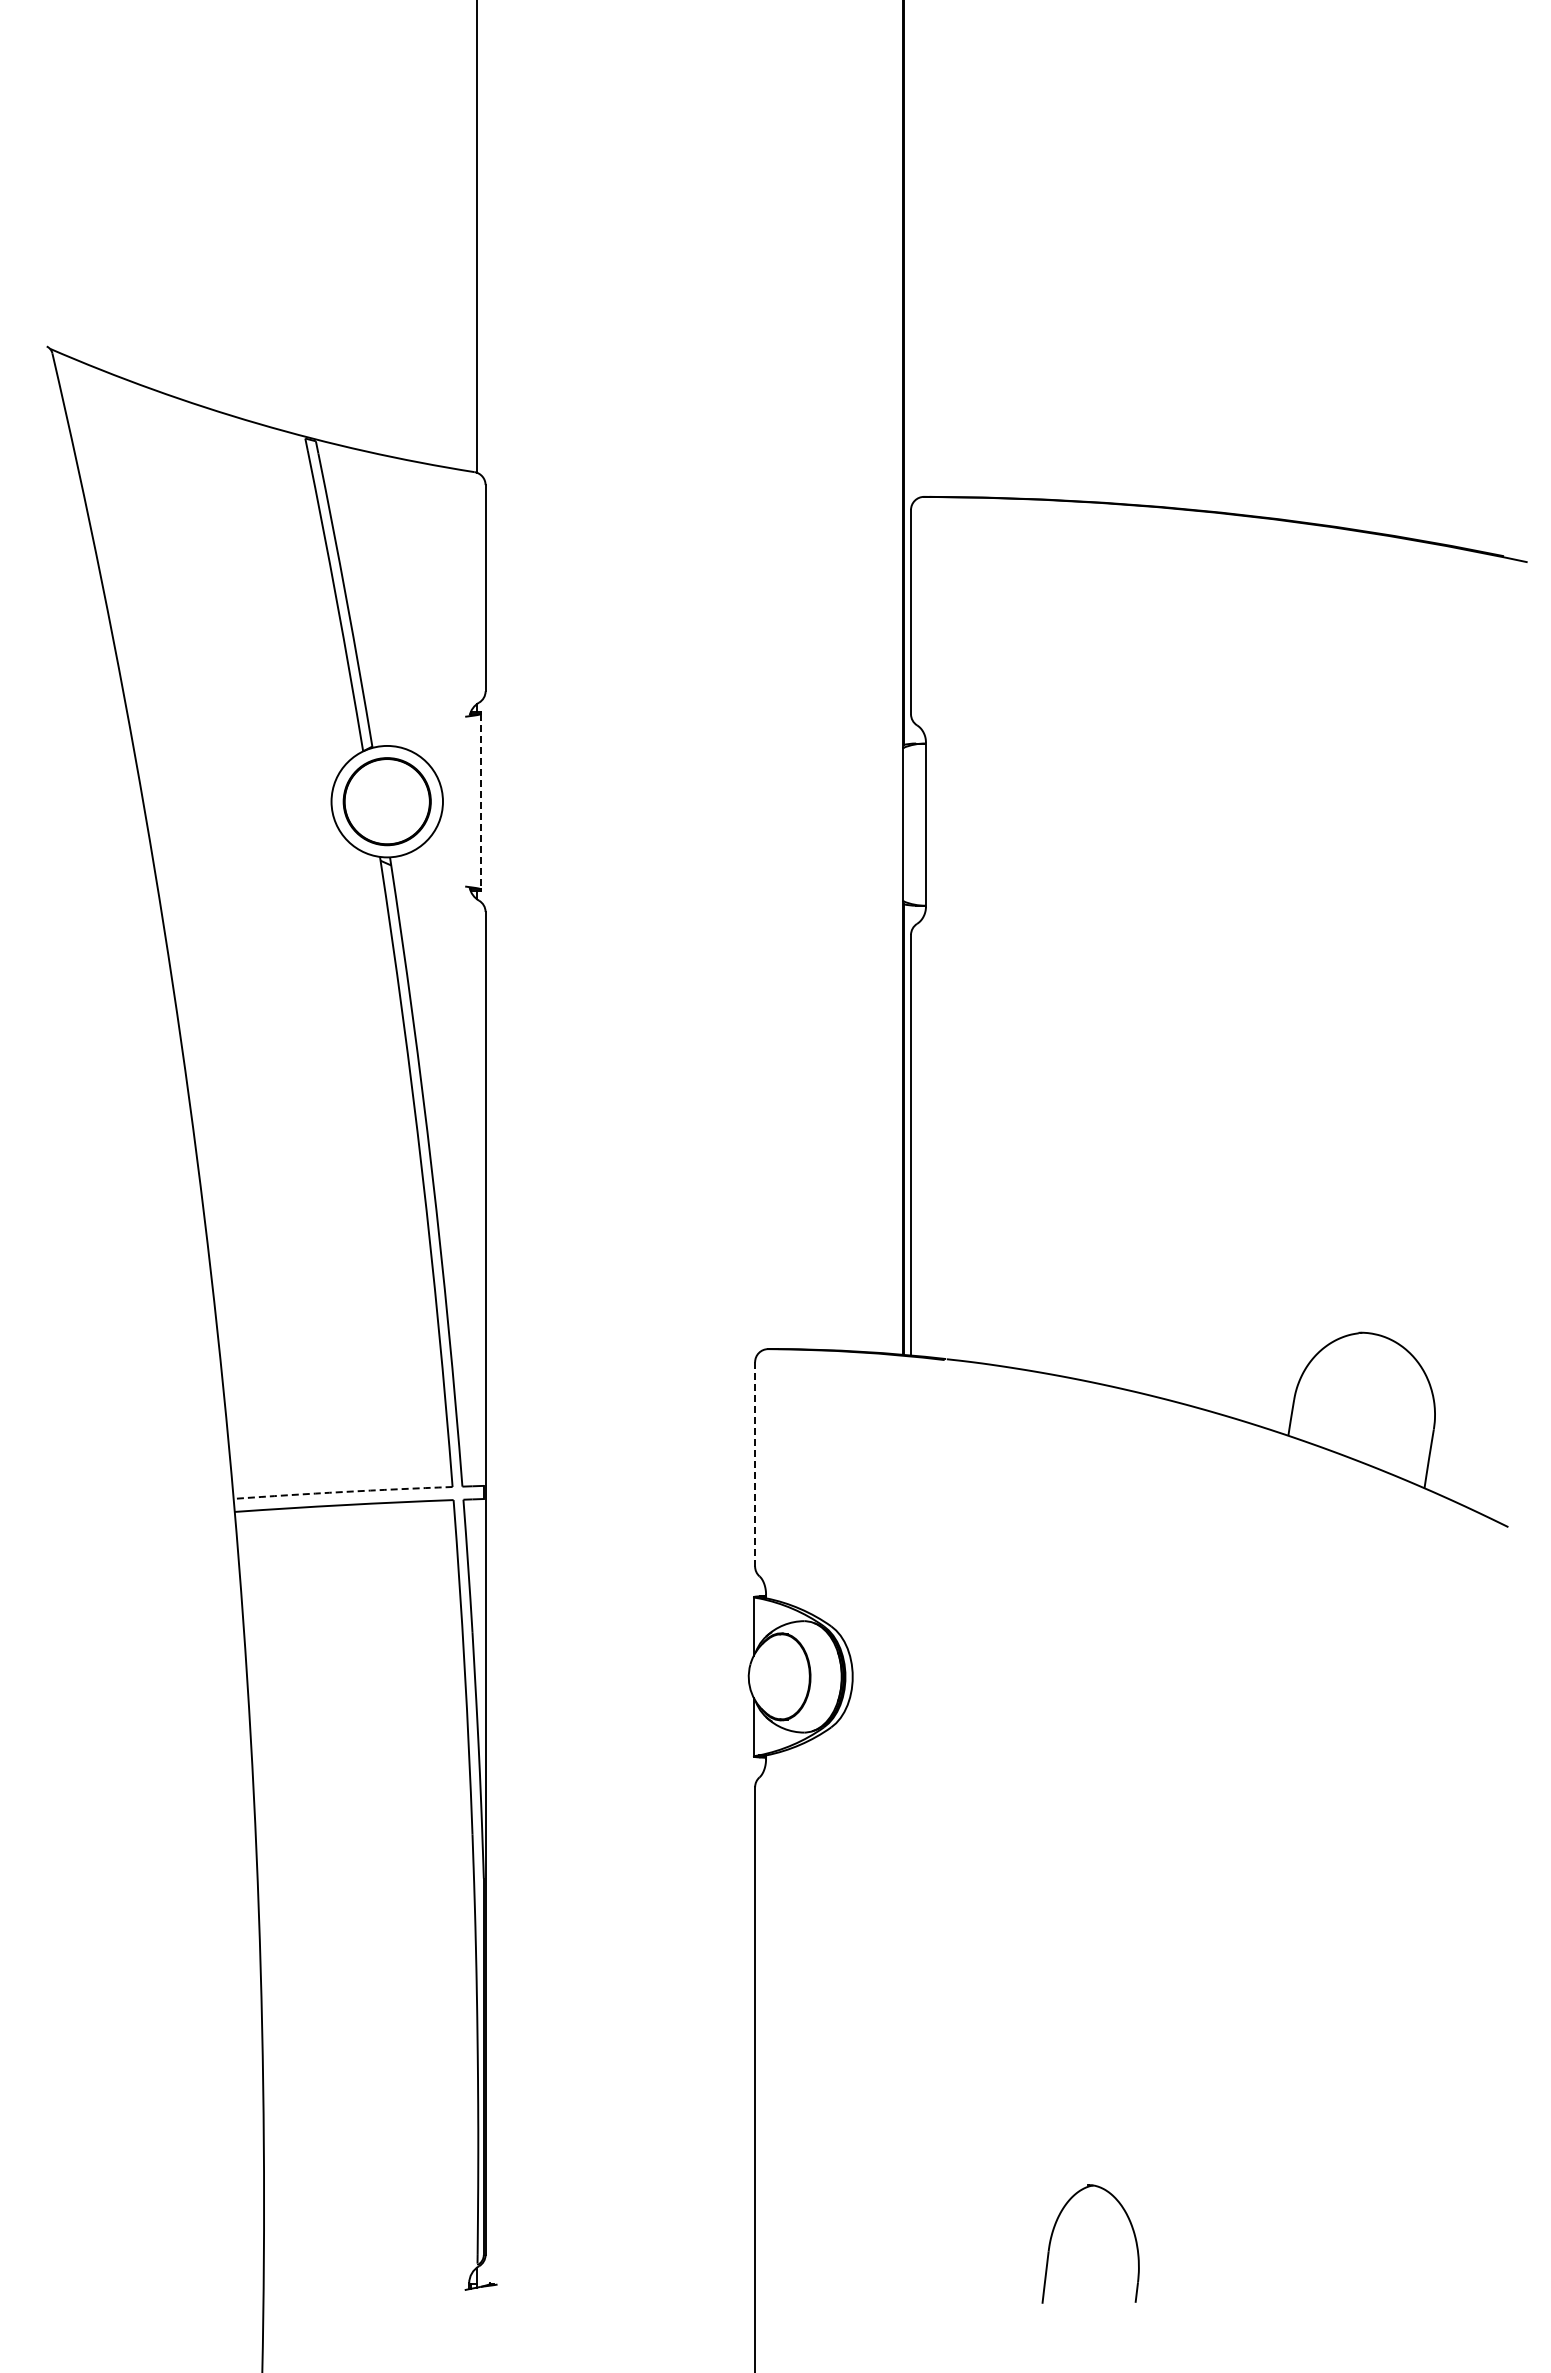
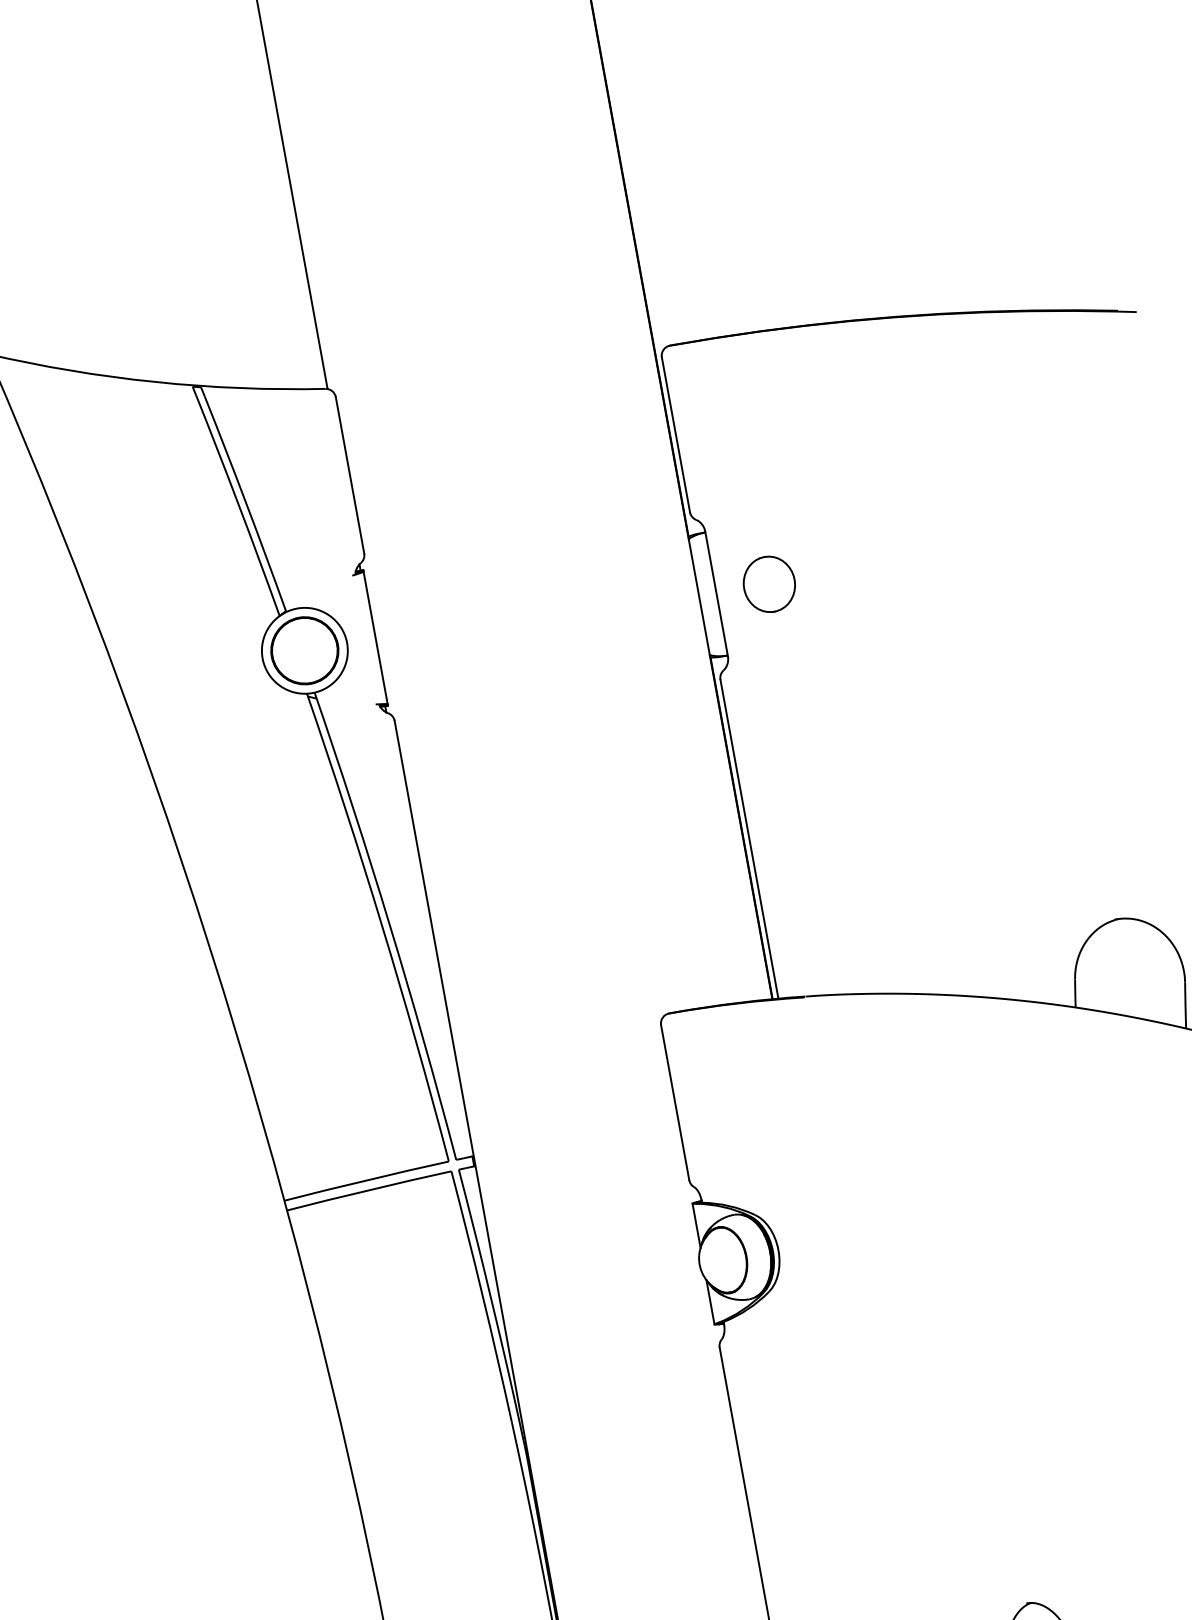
line: (480, 801) -> (375, 637), dashed -> solid
part: (995, 824) -> (769, 584), added
line: (755, 1464) -> (675, 1102), dashed -> solid
arc: (343, 1492) -> (366, 1180), dashed -> solid

